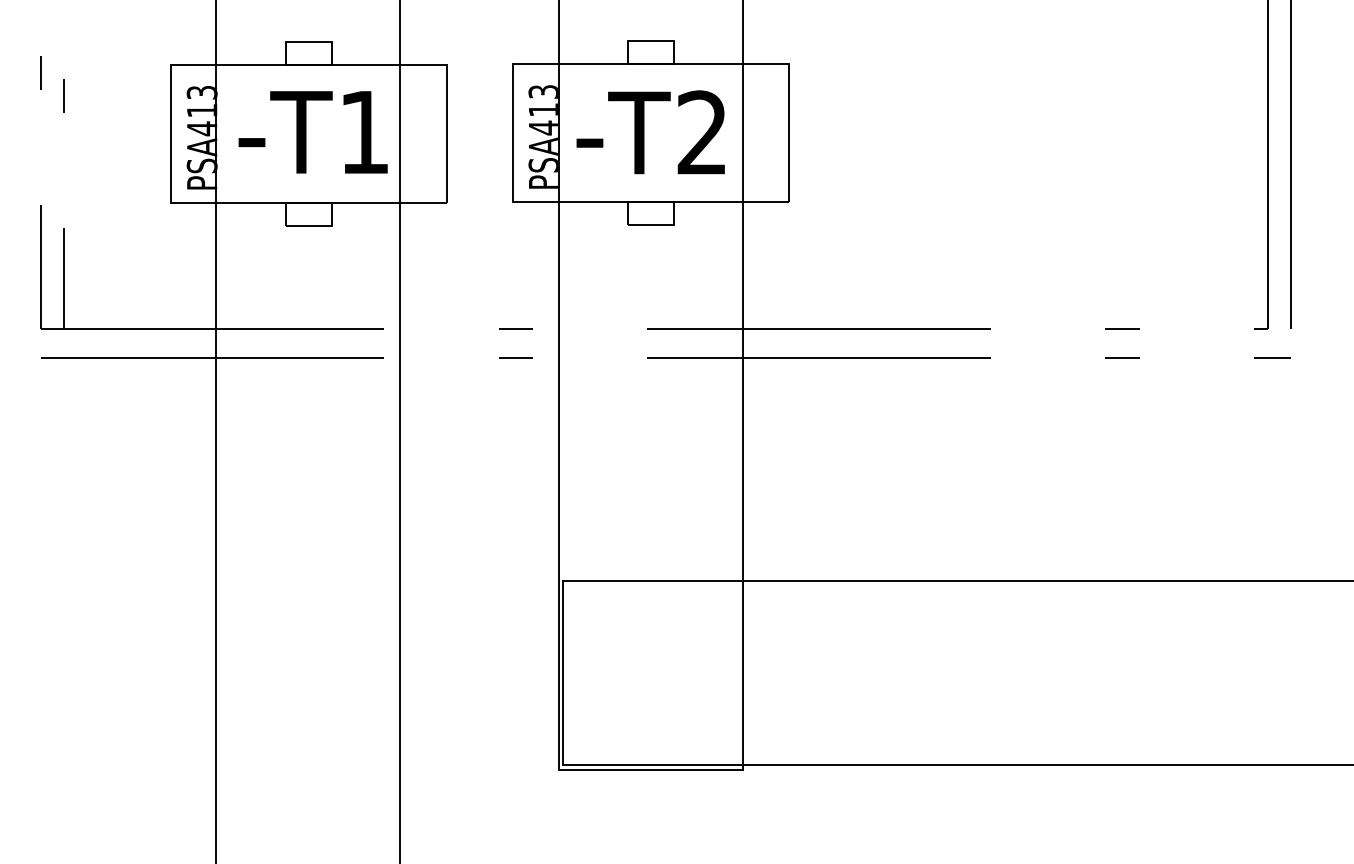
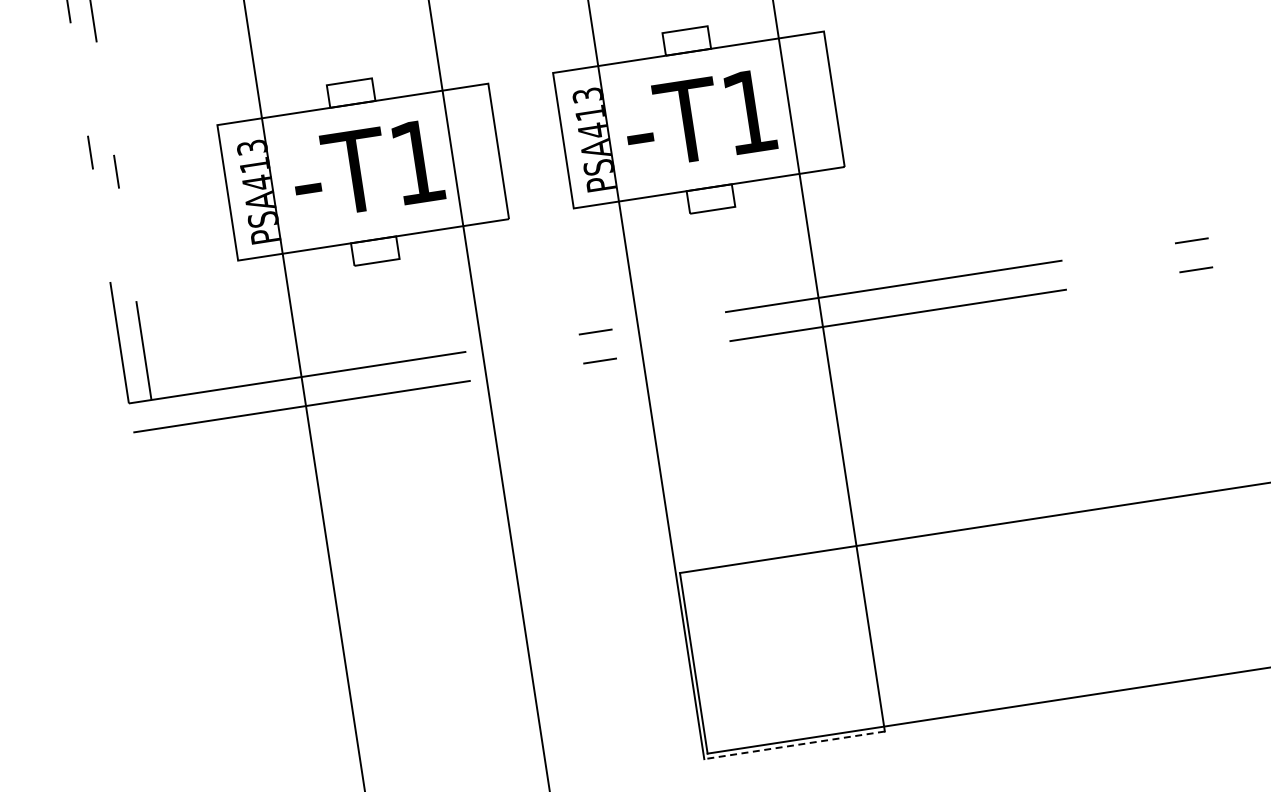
text: (701, 132) -> (748, 111), -T2 -> -T1
line: (650, 769) -> (794, 745), solid -> dashed

